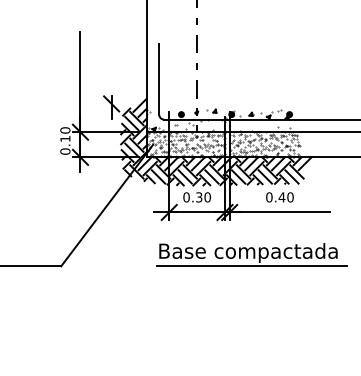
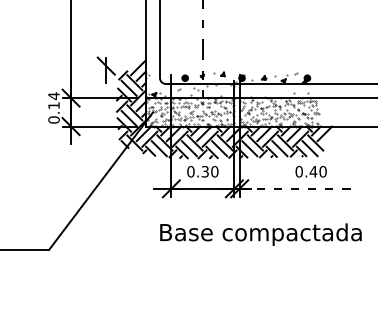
text: (65, 130) -> (54, 96), 0.10 -> 0.14
text: (279, 197) -> (310, 171), moved
line: (280, 212) -> (297, 188), solid -> dashed
line: (252, 266) -> (265, 249), removed

